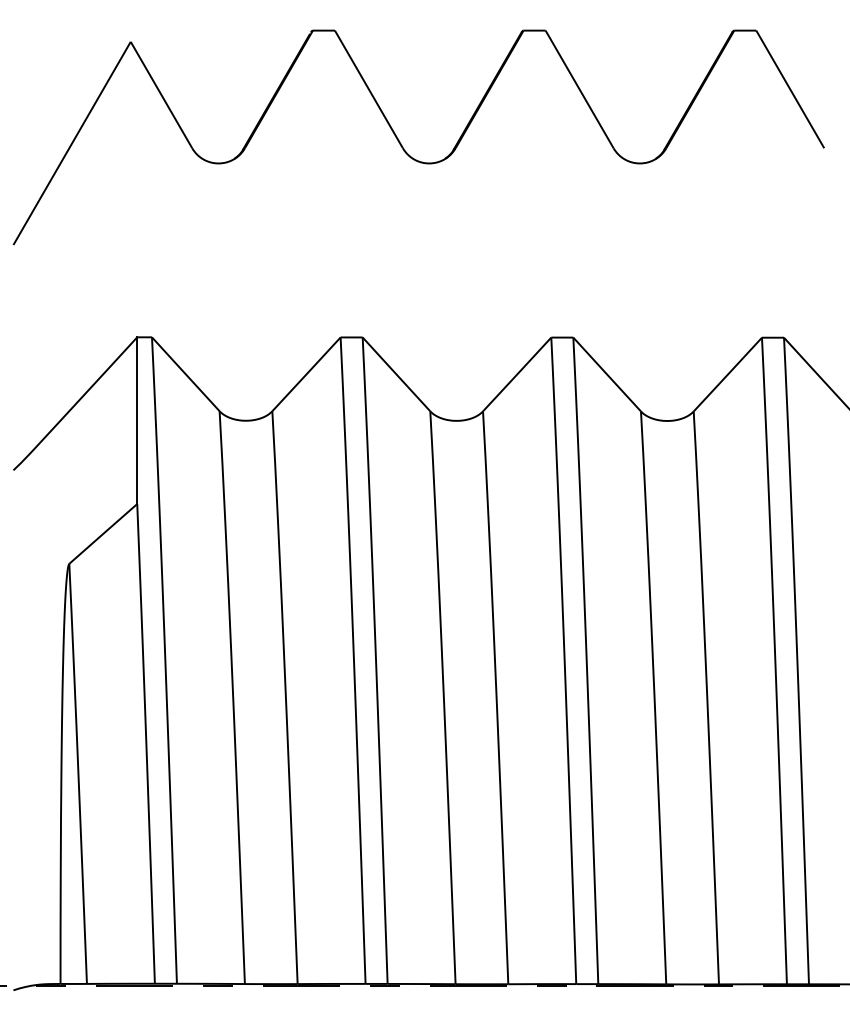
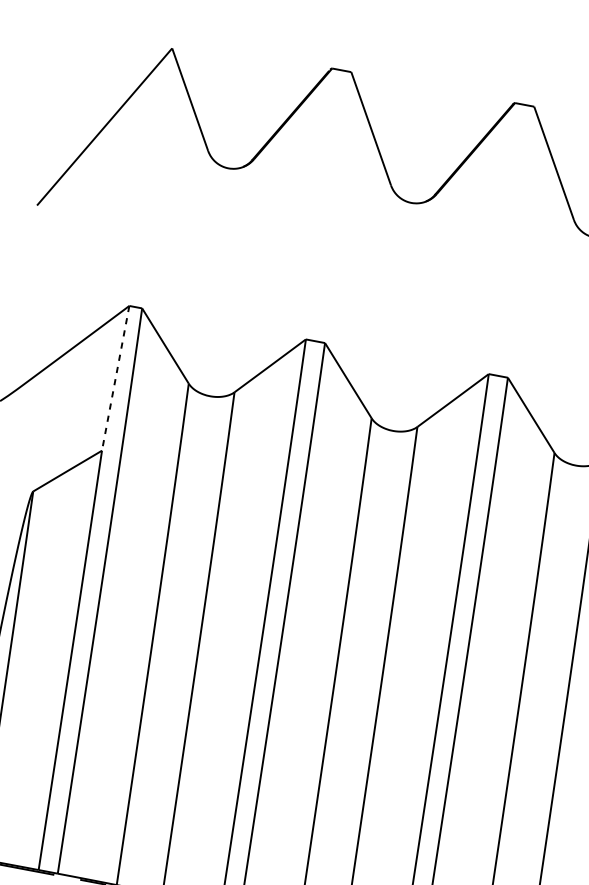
line: (137, 421) -> (115, 379), solid -> dashed

